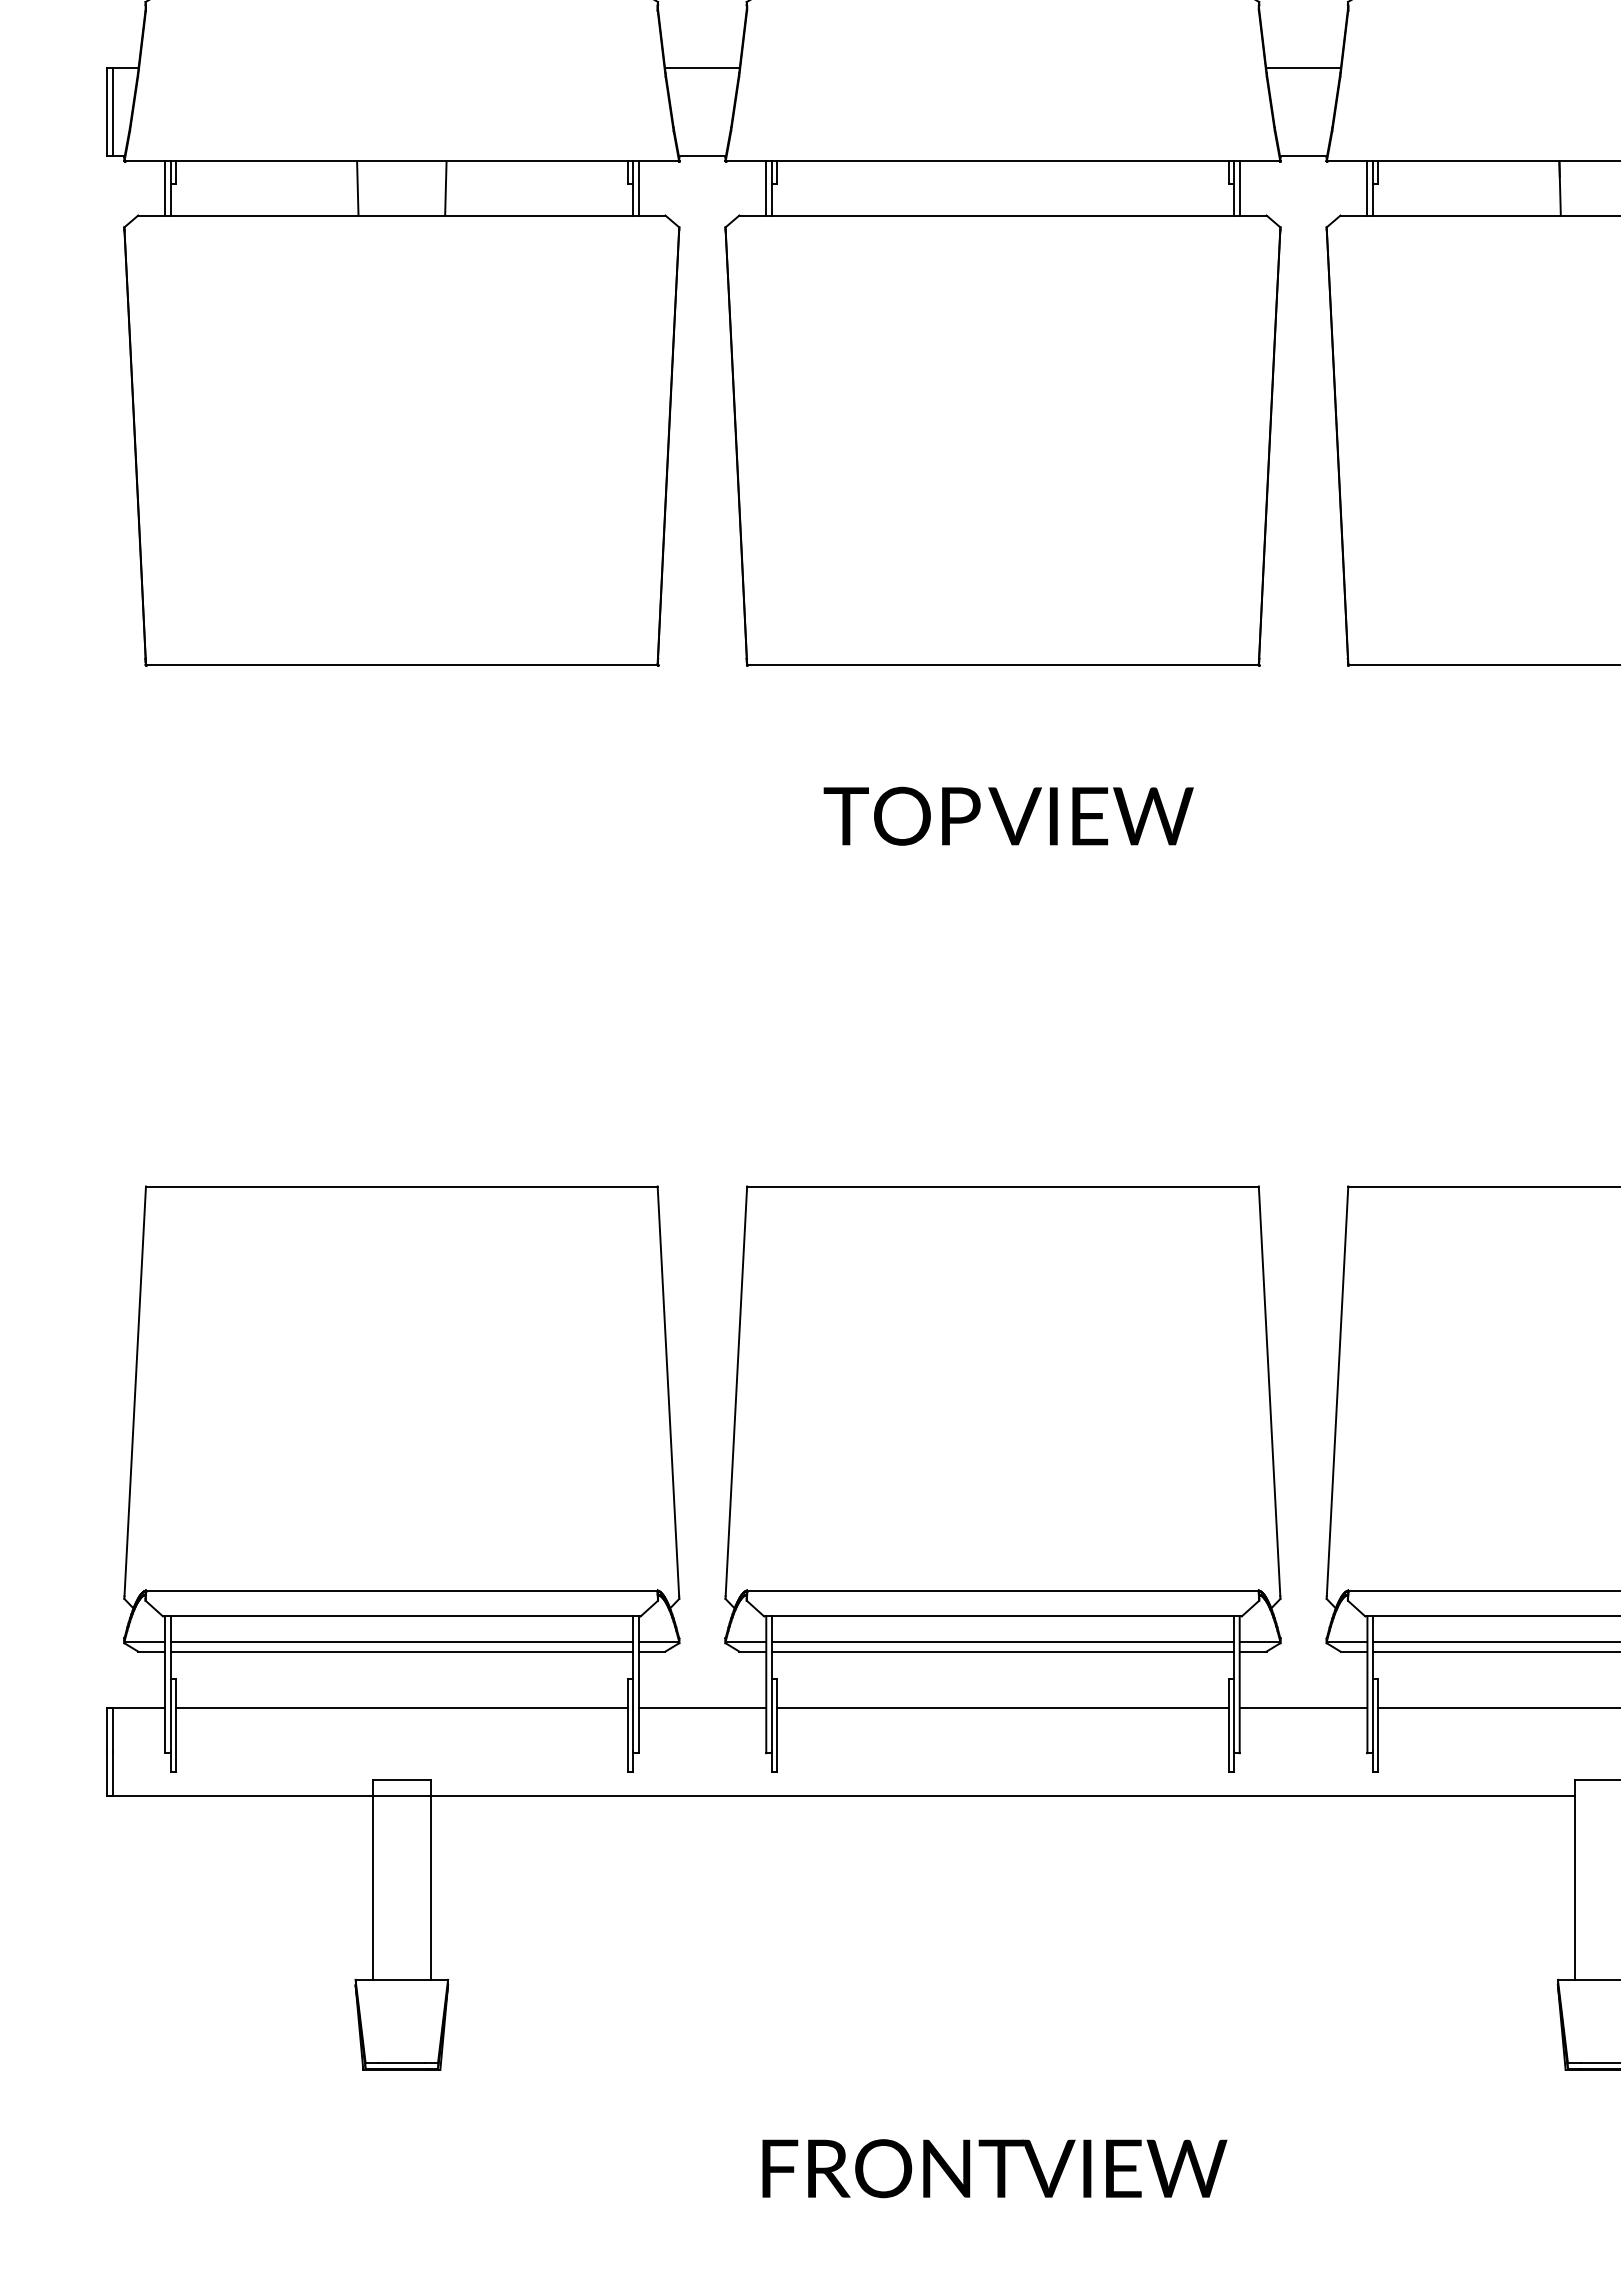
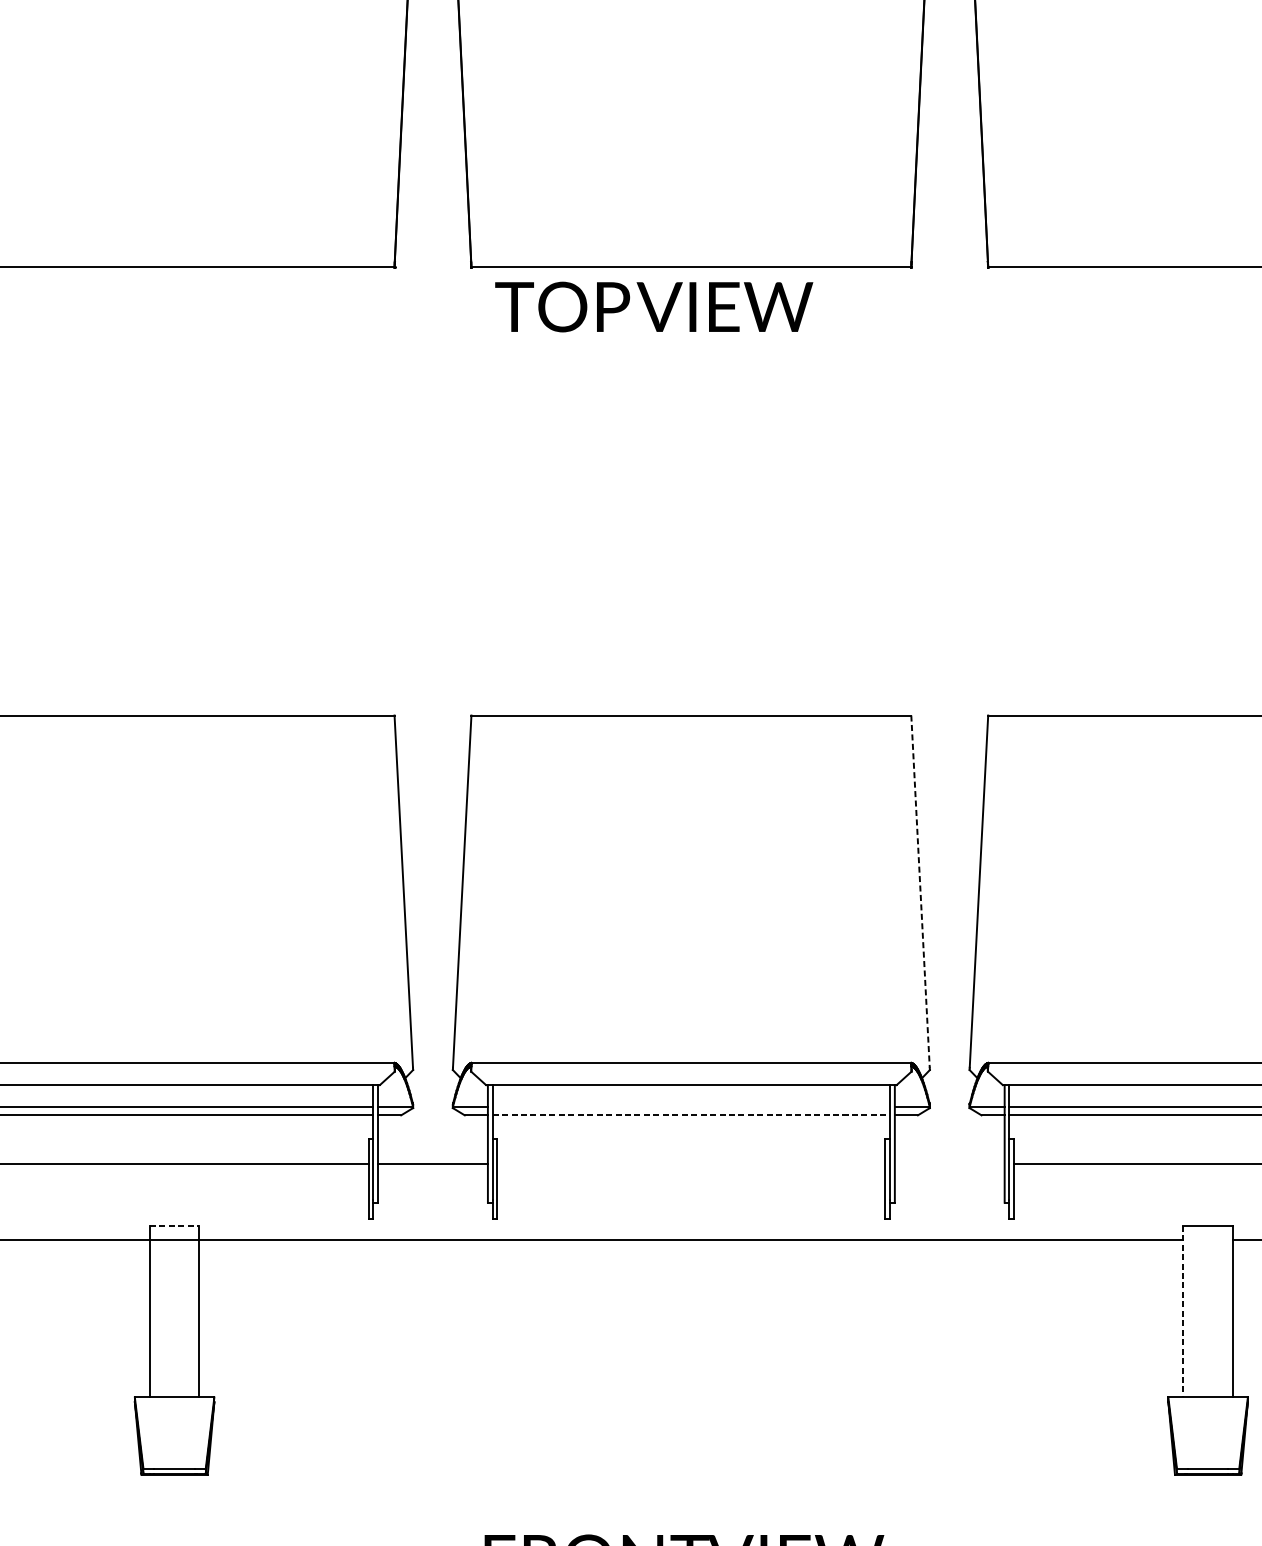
text: (1008, 815) -> (653, 306), moved
line: (1269, 1391) -> (920, 891), solid -> dashed
line: (1002, 1641) -> (690, 1106), removed
line: (1003, 1651) -> (691, 1115), solid -> dashed
line: (1002, 1708) -> (690, 1164), removed
line: (1303, 1708) -> (949, 1164), removed
line: (401, 1779) -> (174, 1225), solid -> dashed
line: (1575, 1879) -> (1183, 1311), solid -> dashed

